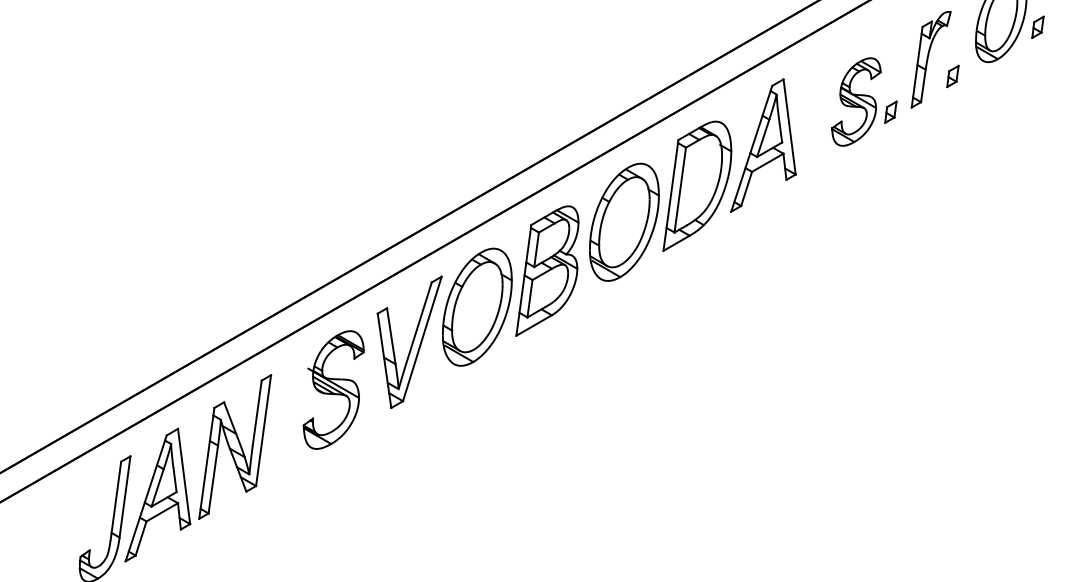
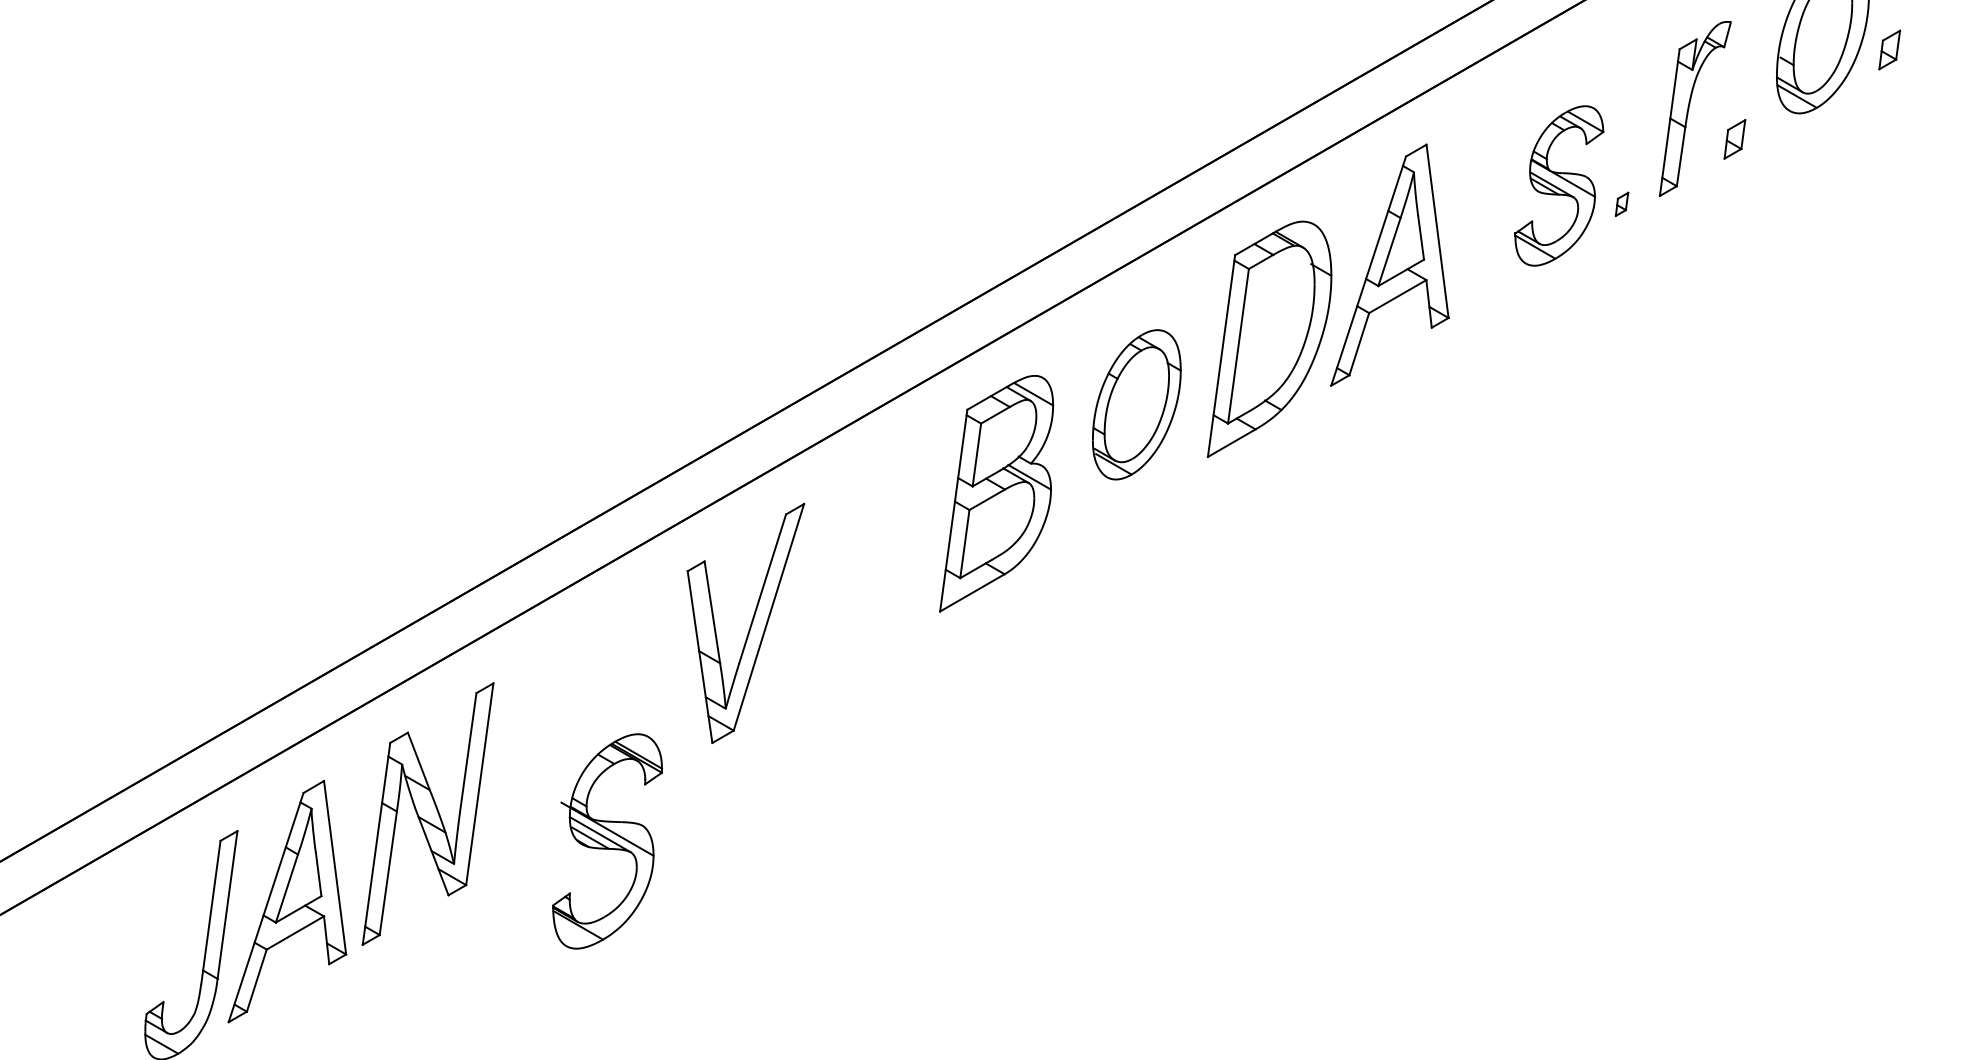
part: (890, 111) -> (1621, 203), size x0.6
part: (624, 221) -> (1136, 403), size x0.7
part: (477, 306) -> (869, 558), removed
part: (333, 389) -> (607, 840), moved

